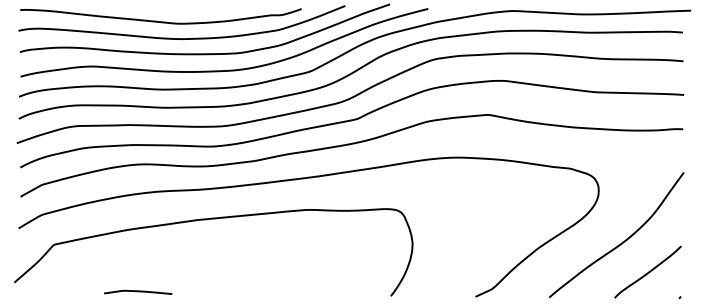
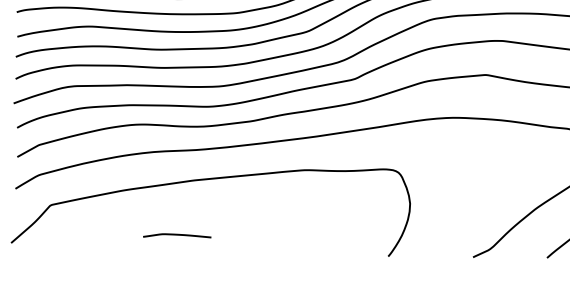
curve: (138, 291) -> (177, 234), moved

